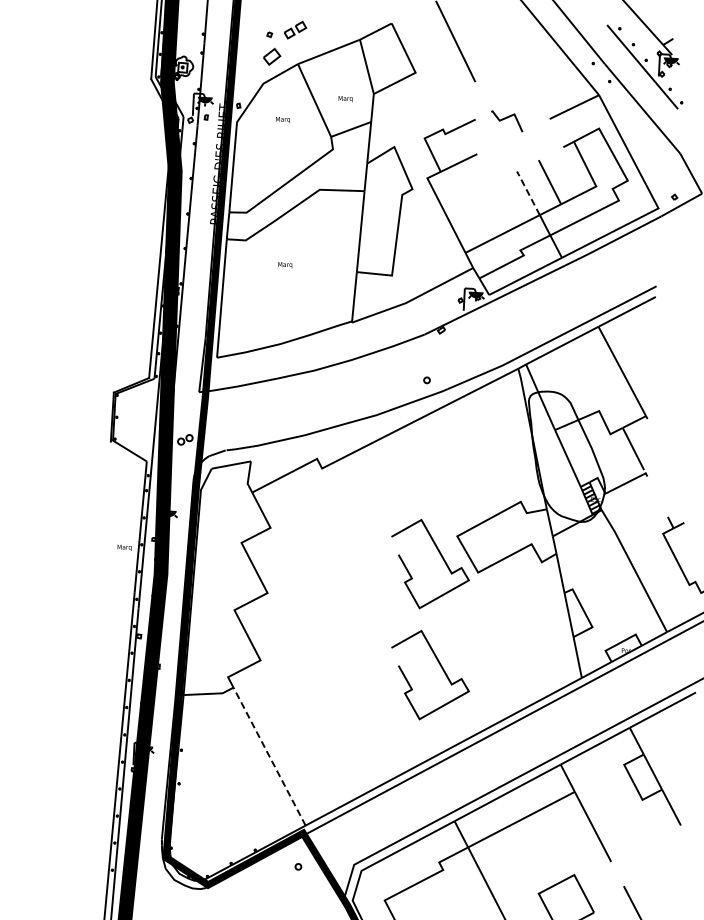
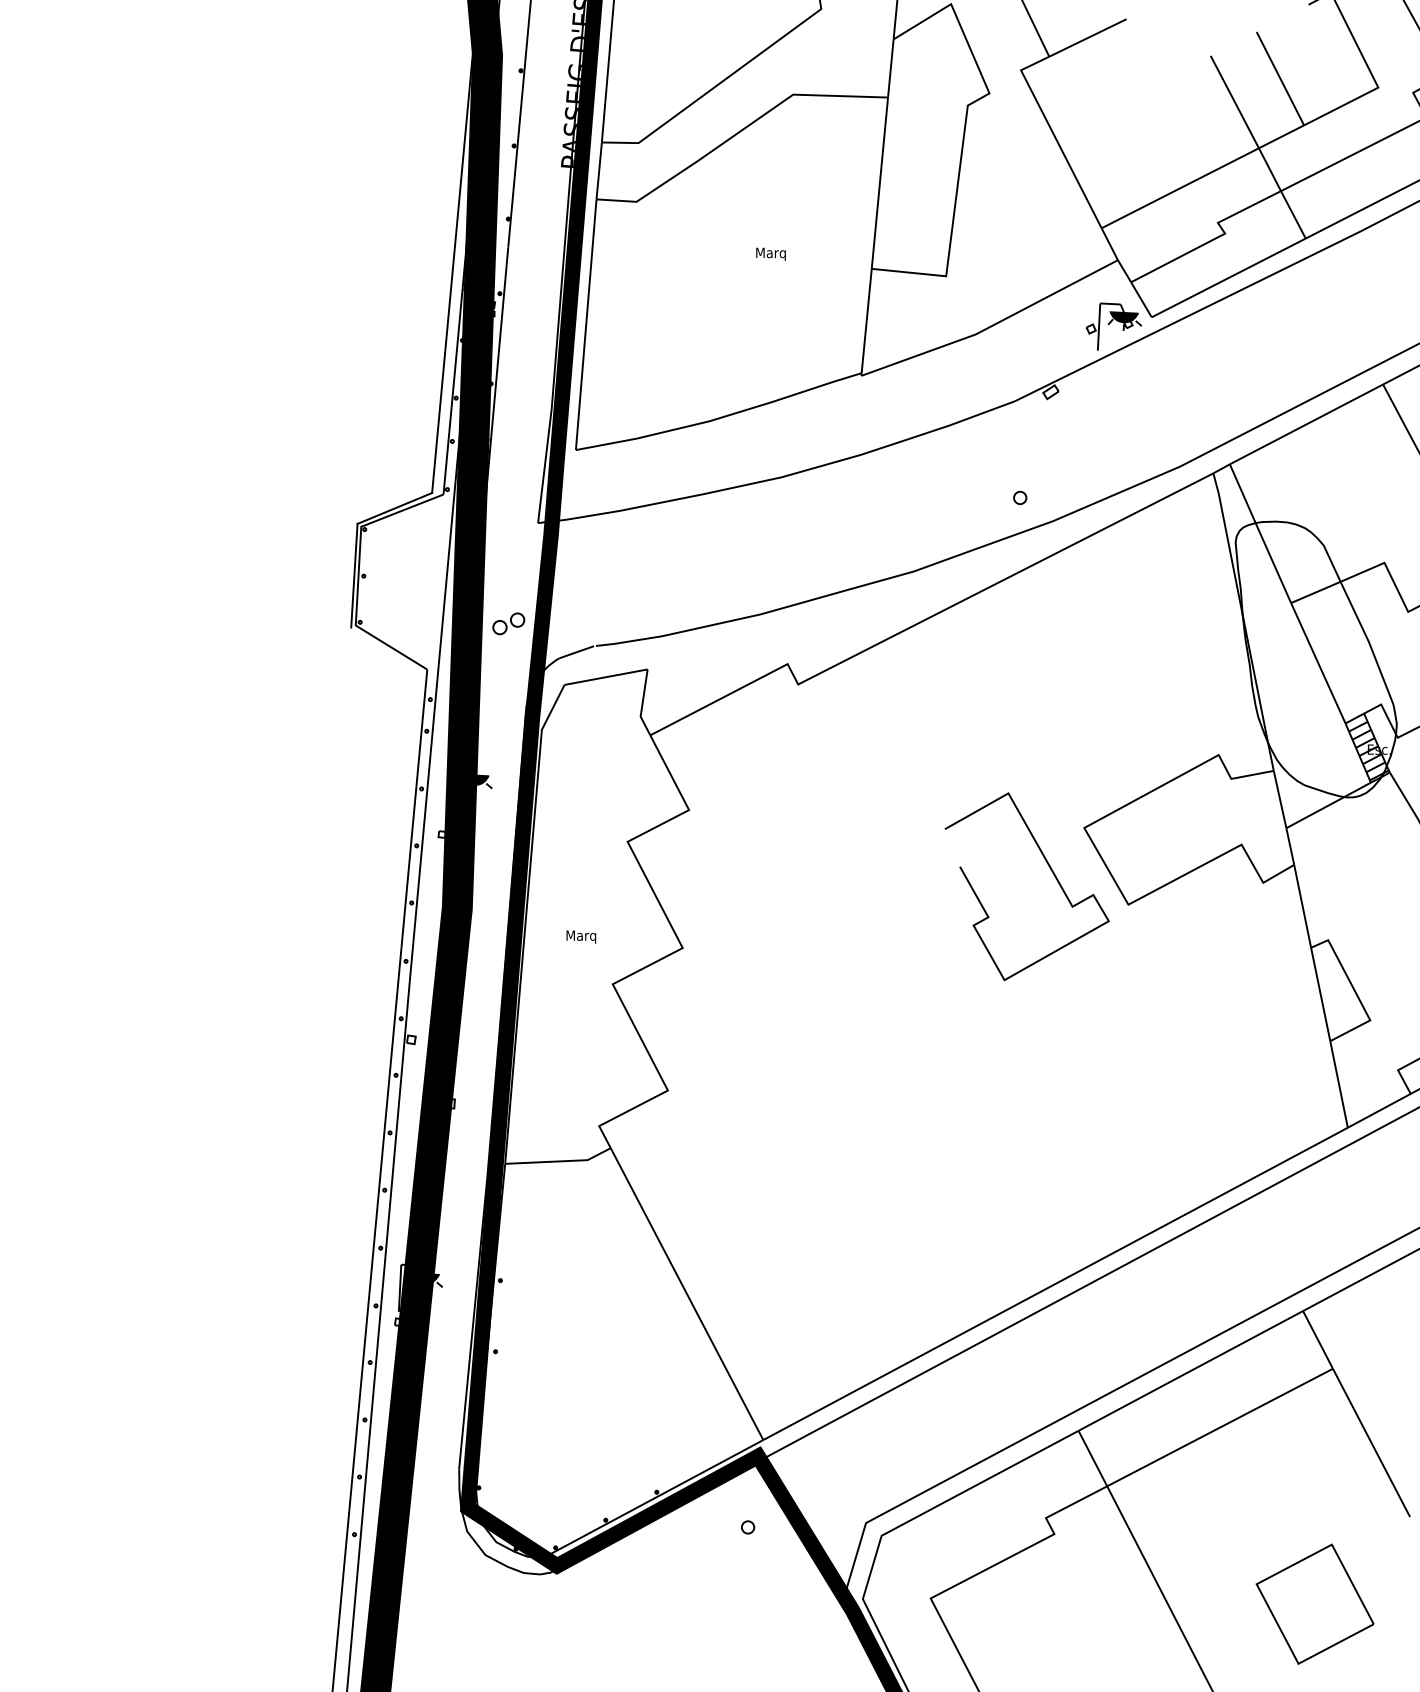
line: (528, 193) -> (1234, 102), dashed -> solid
text: (285, 265) -> (771, 254), moved
text: (124, 547) -> (581, 936), moved
curve: (441, 668) -> (1050, 1107), removed
line: (269, 756) -> (686, 1293), dashed -> solid

